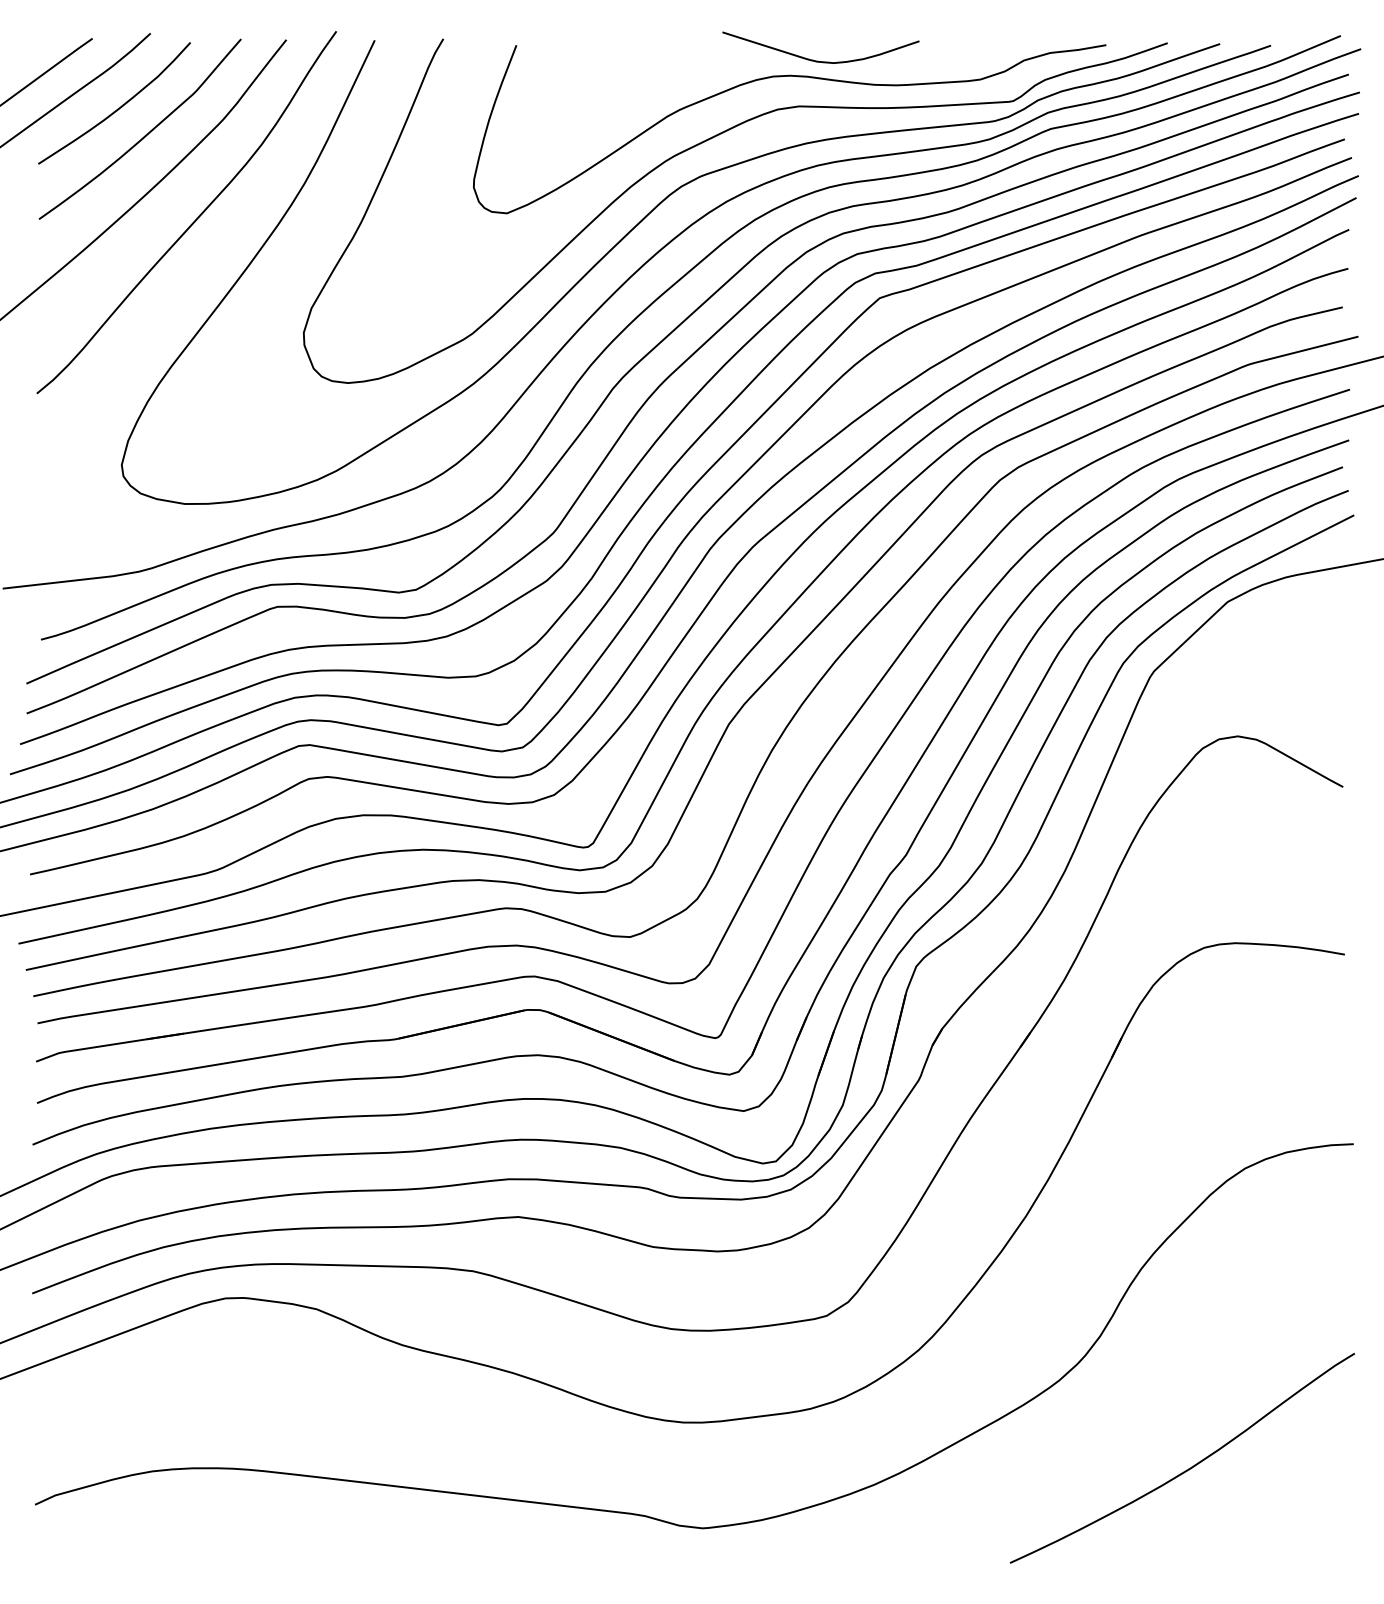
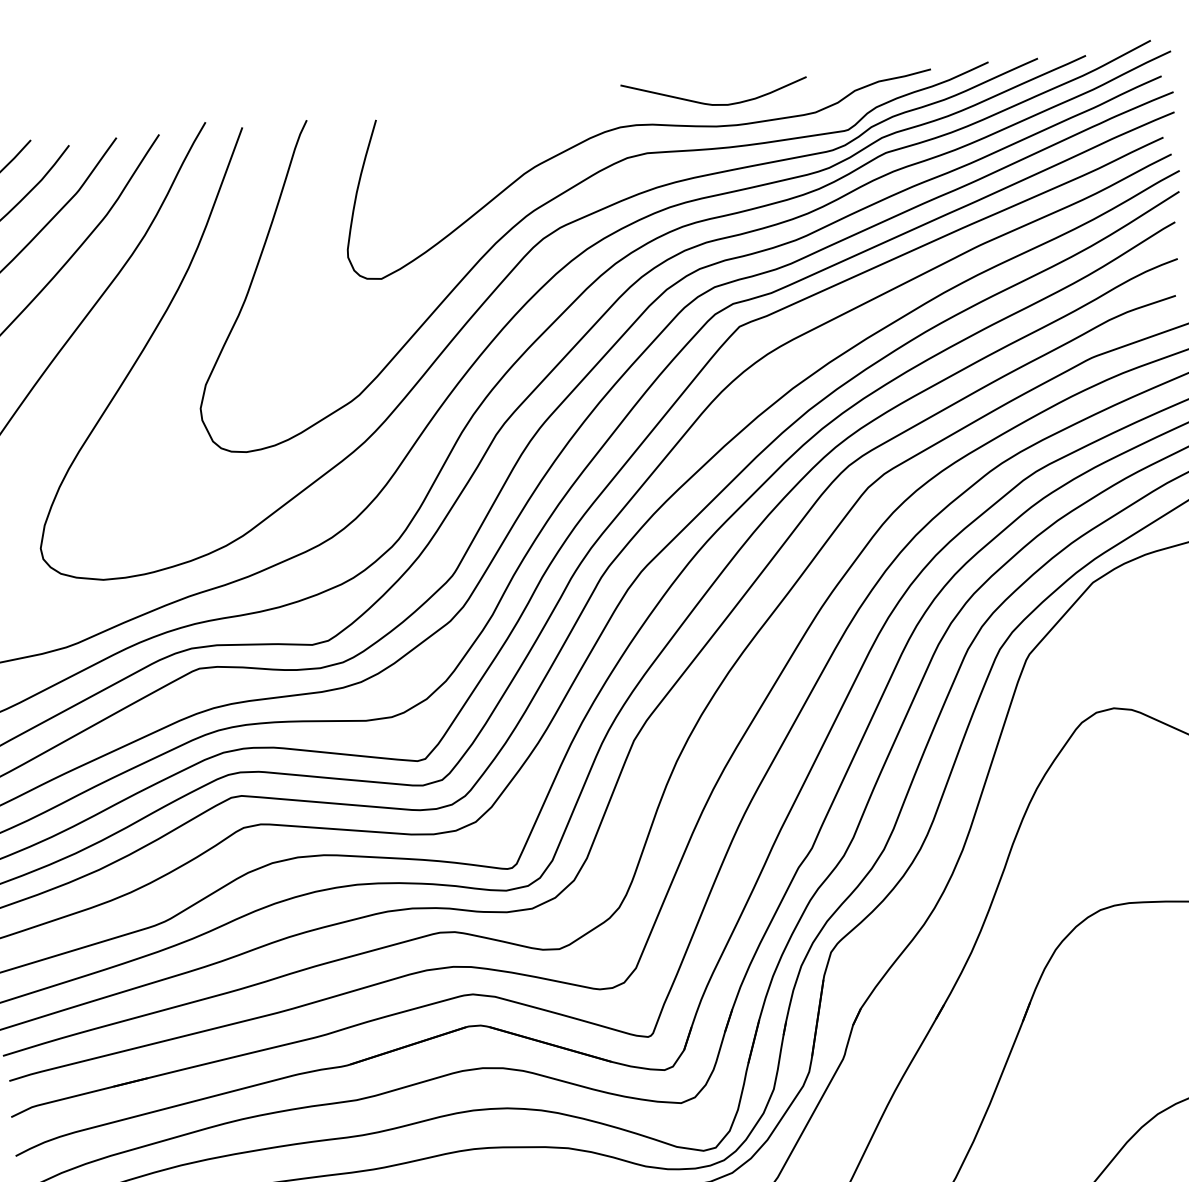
curve: (818, 60) -> (713, 103), moved

